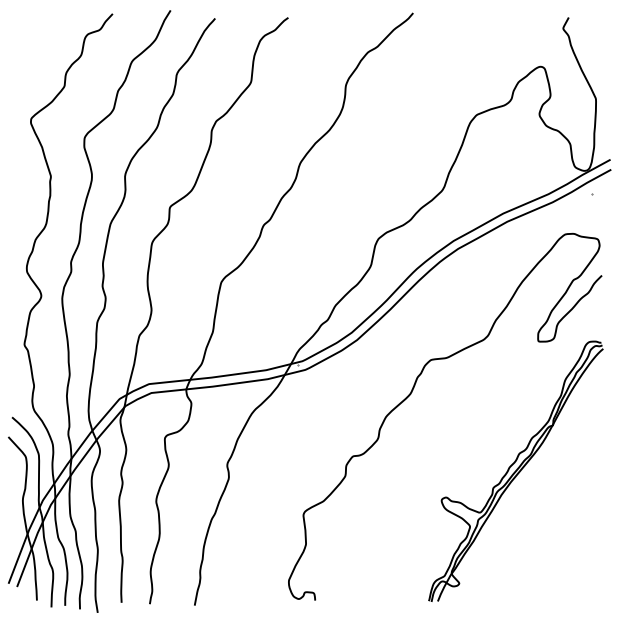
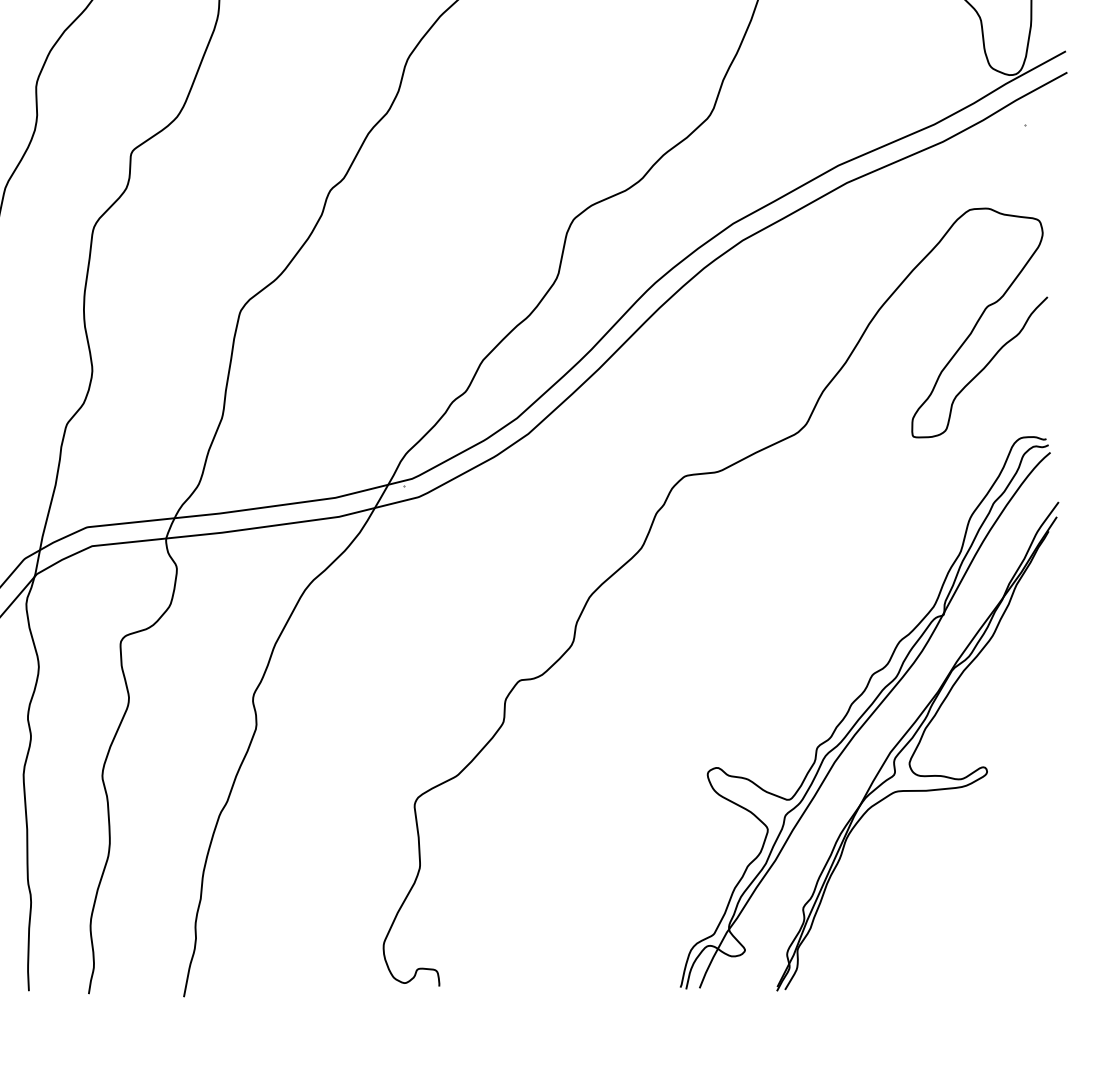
part: (540, 486) -> (917, 744), added

